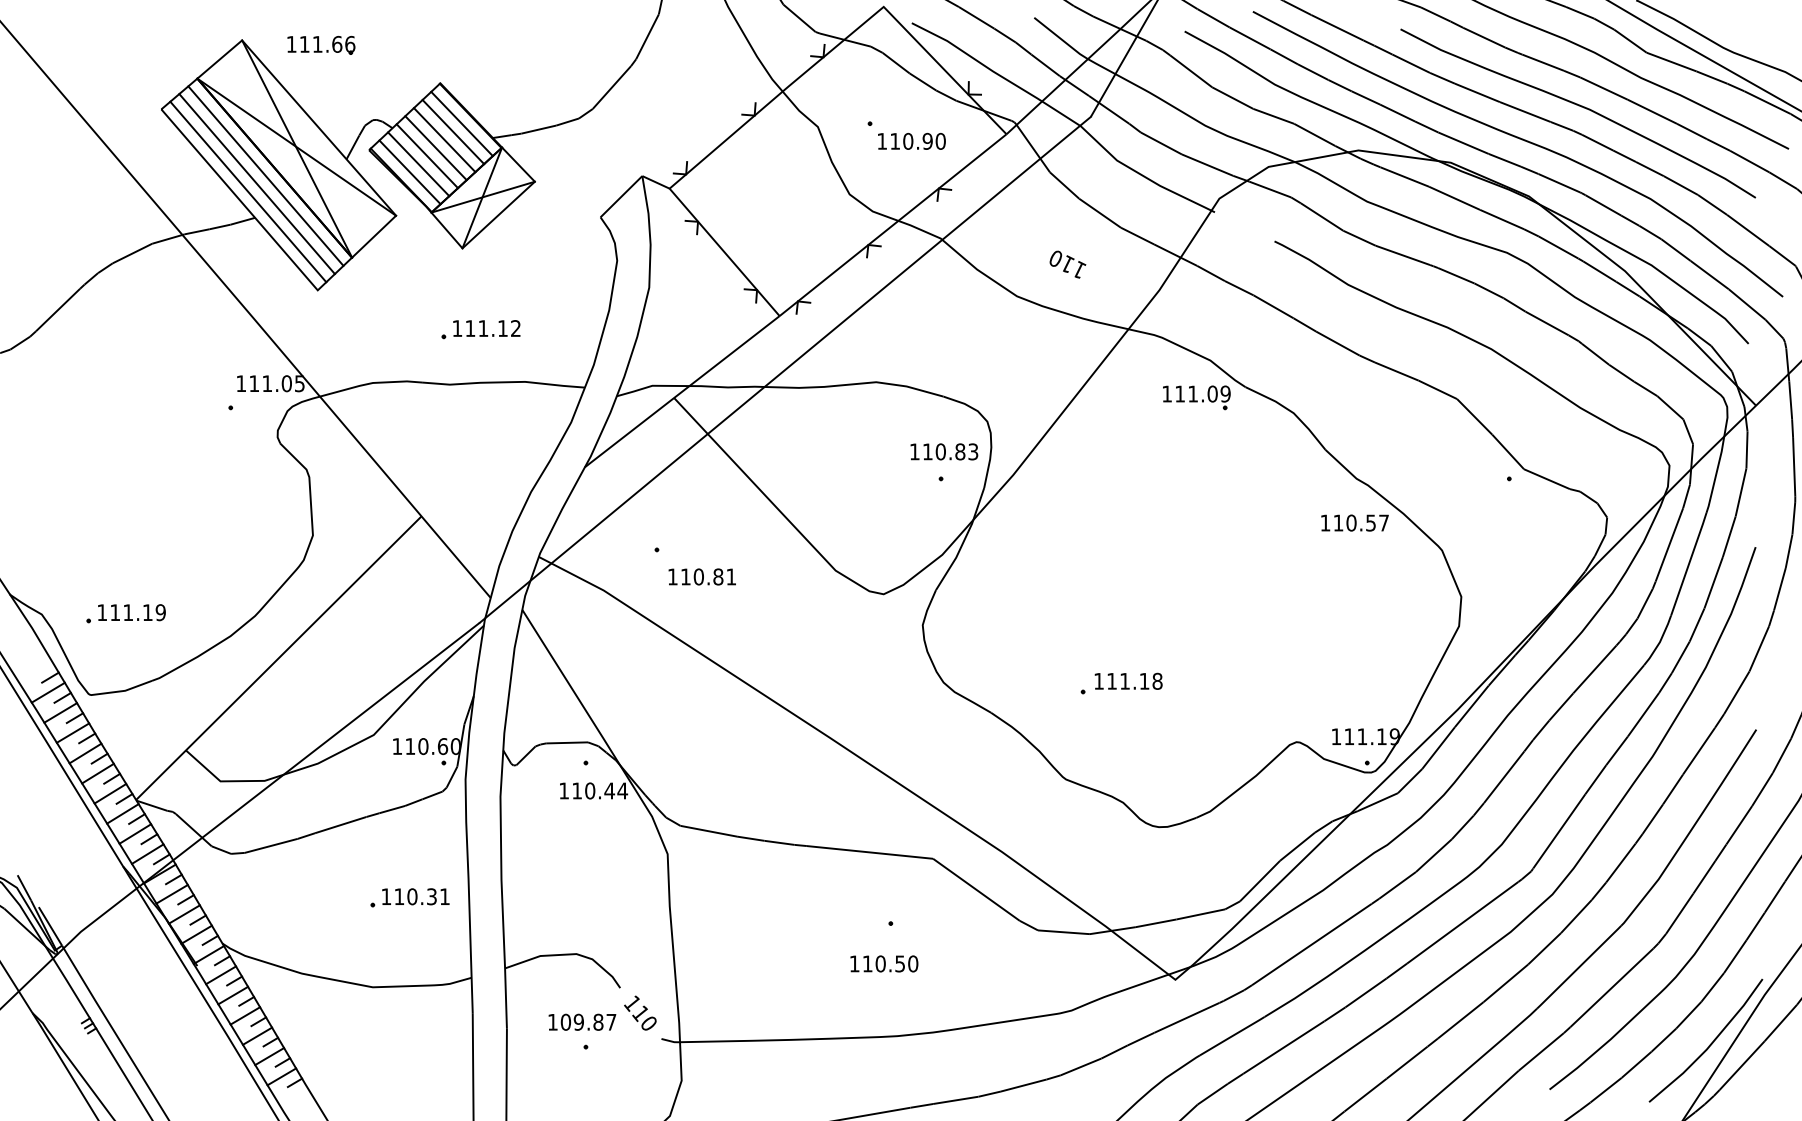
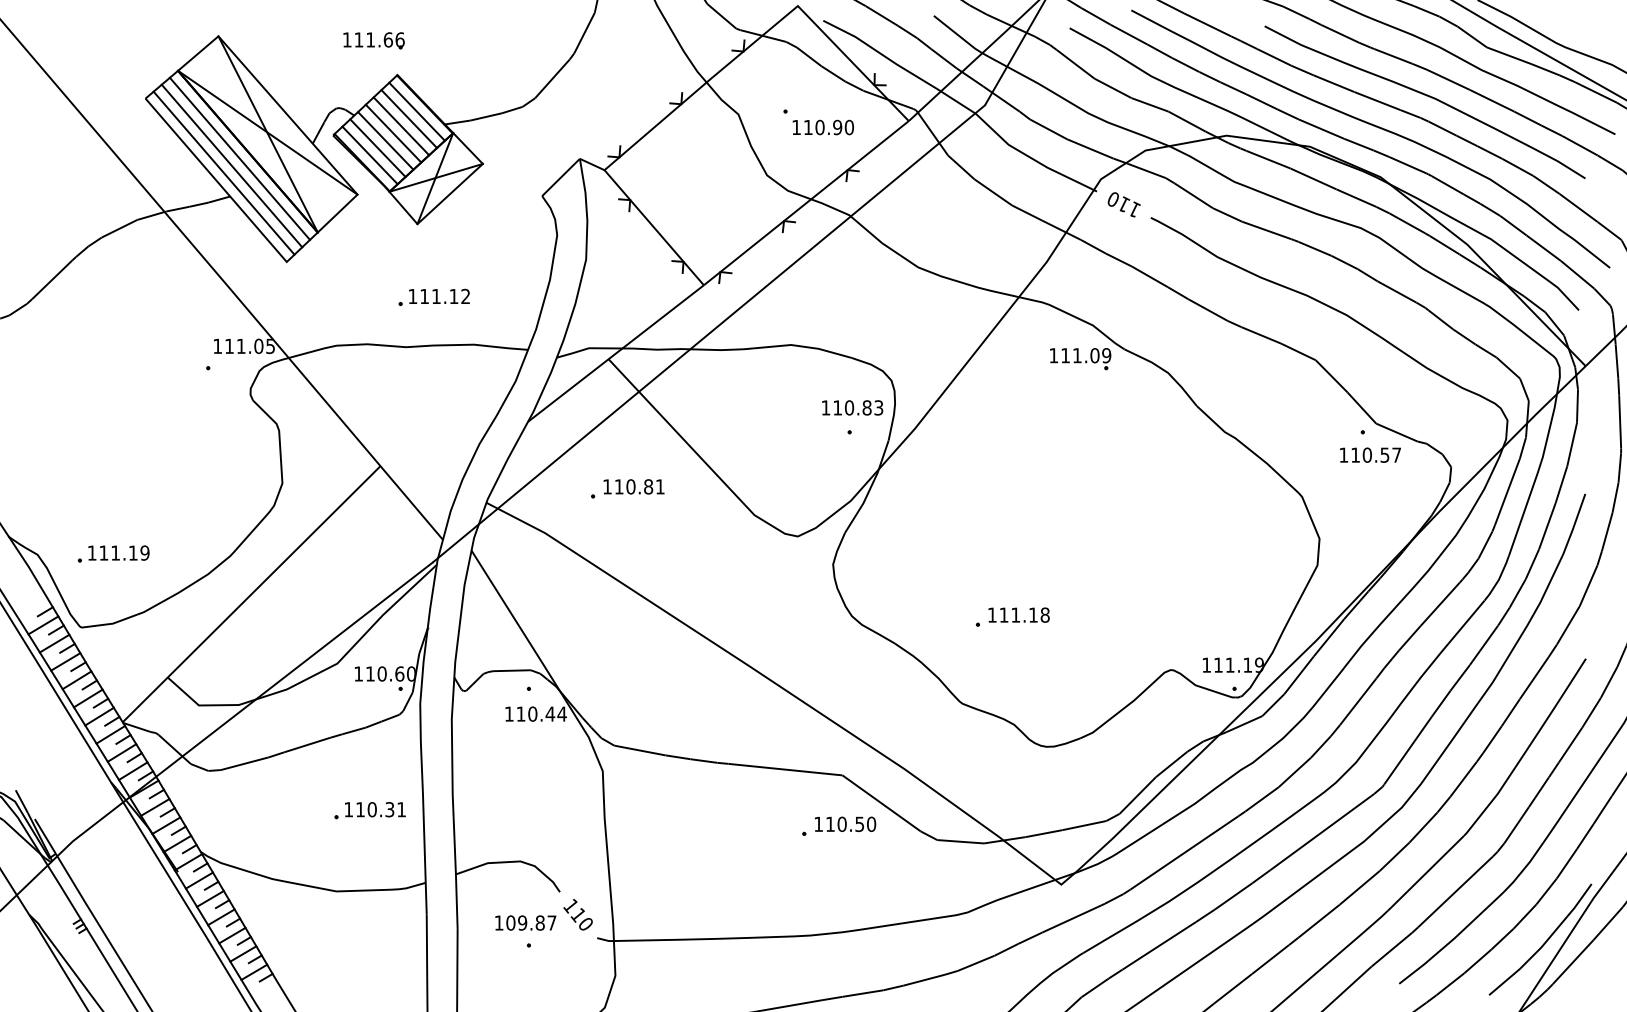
text: (320, 45) -> (373, 40), moved
text: (1067, 264) -> (1123, 204), moved
text: (1354, 522) -> (1370, 454), moved
text: (701, 576) -> (633, 486), moved
text: (884, 963) -> (845, 823), moved

